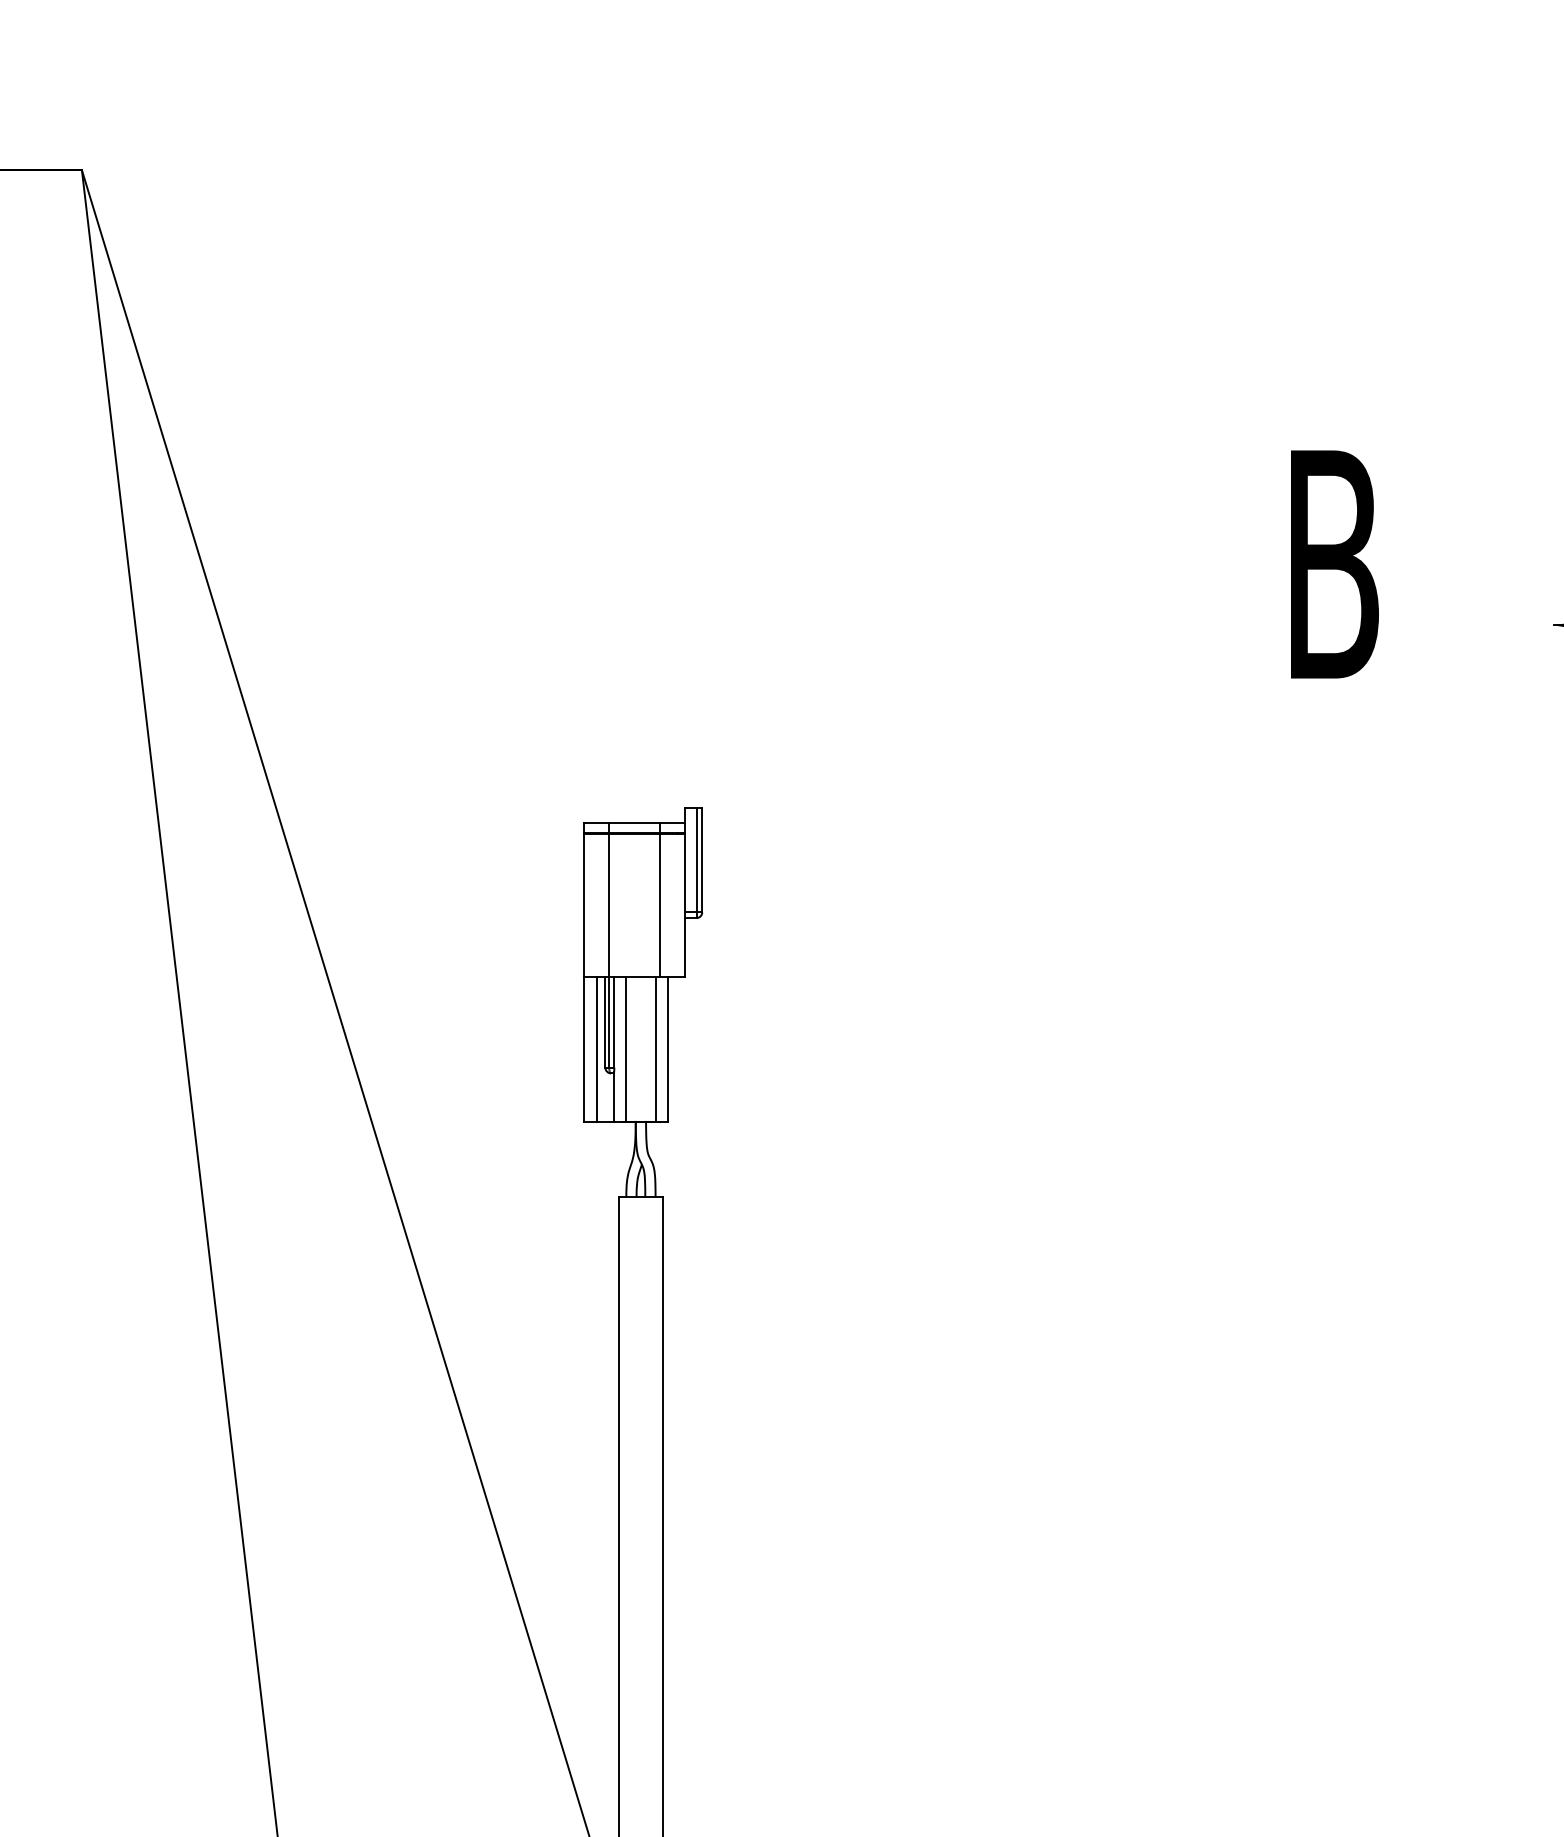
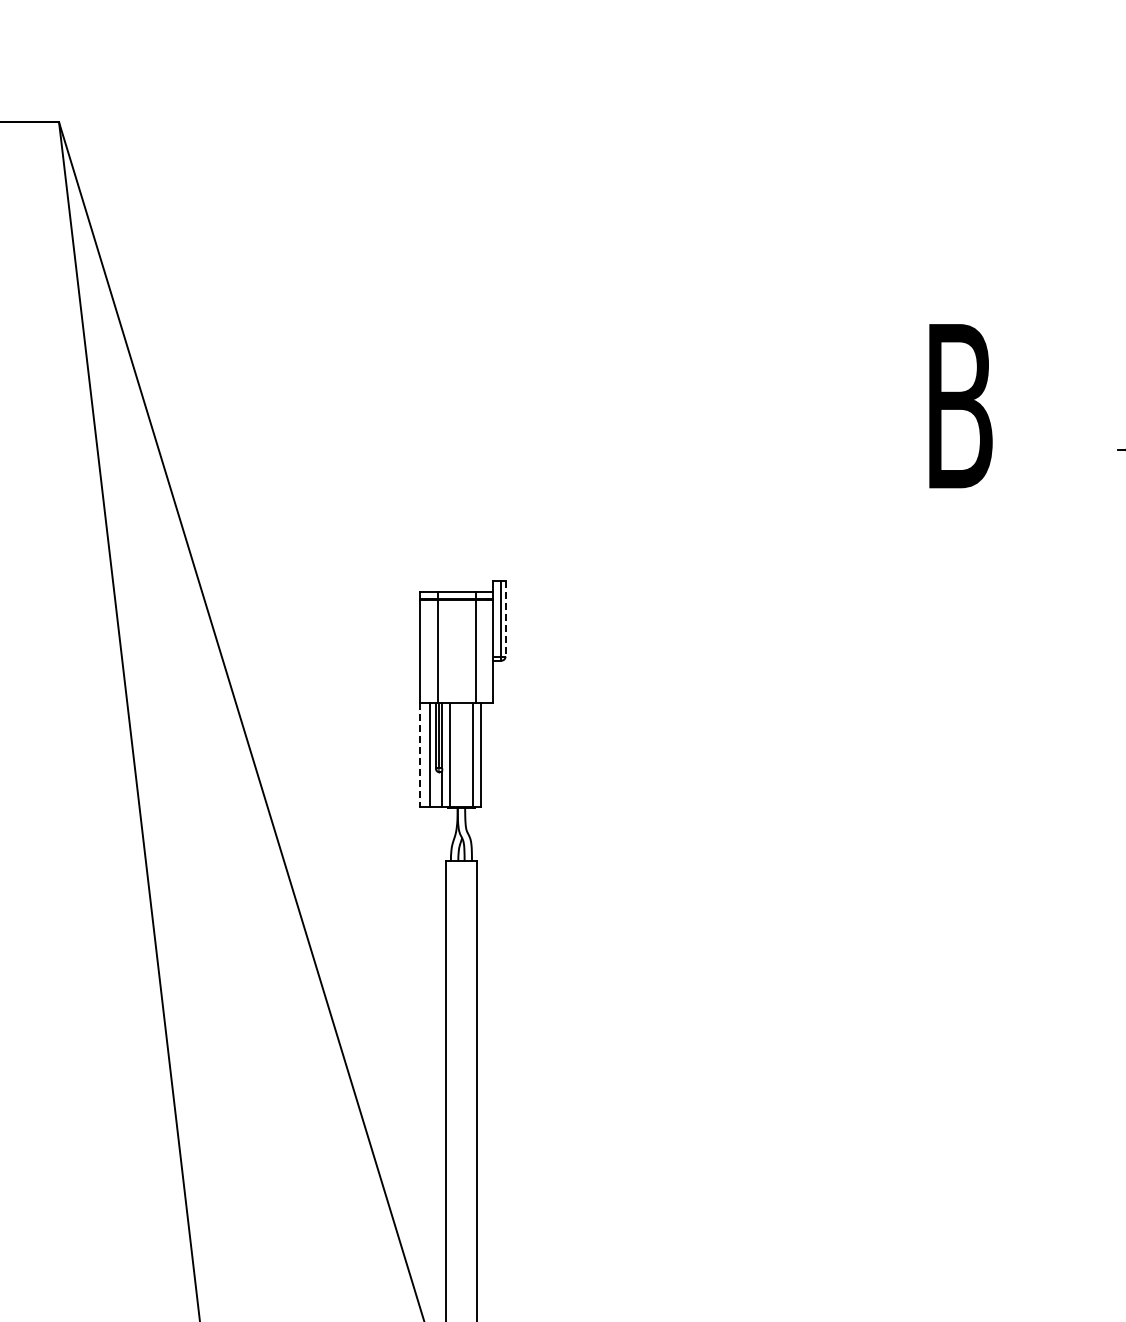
line: (702, 859) -> (505, 618), solid -> dashed
line: (584, 1049) -> (420, 755), solid -> dashed

